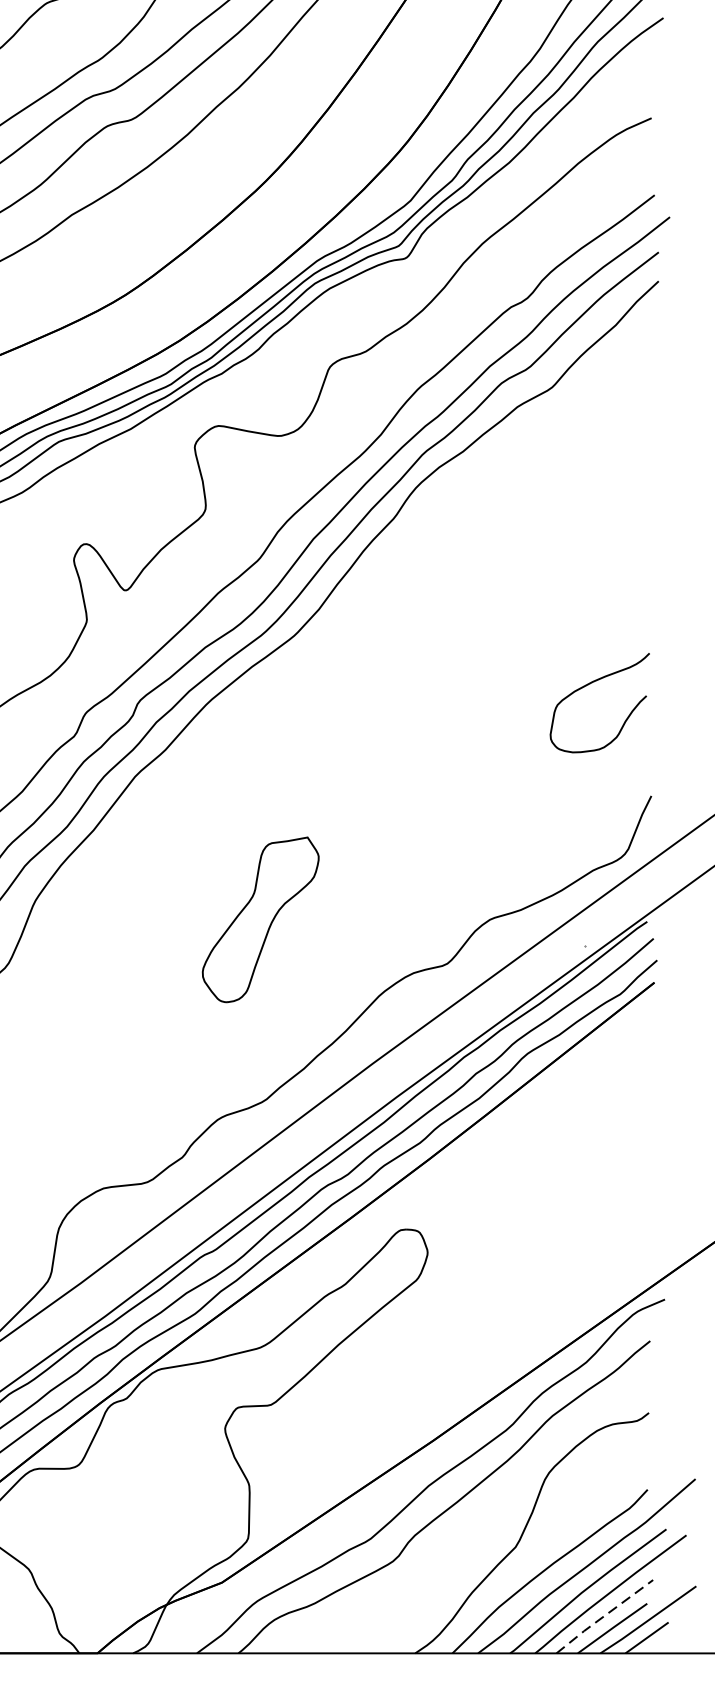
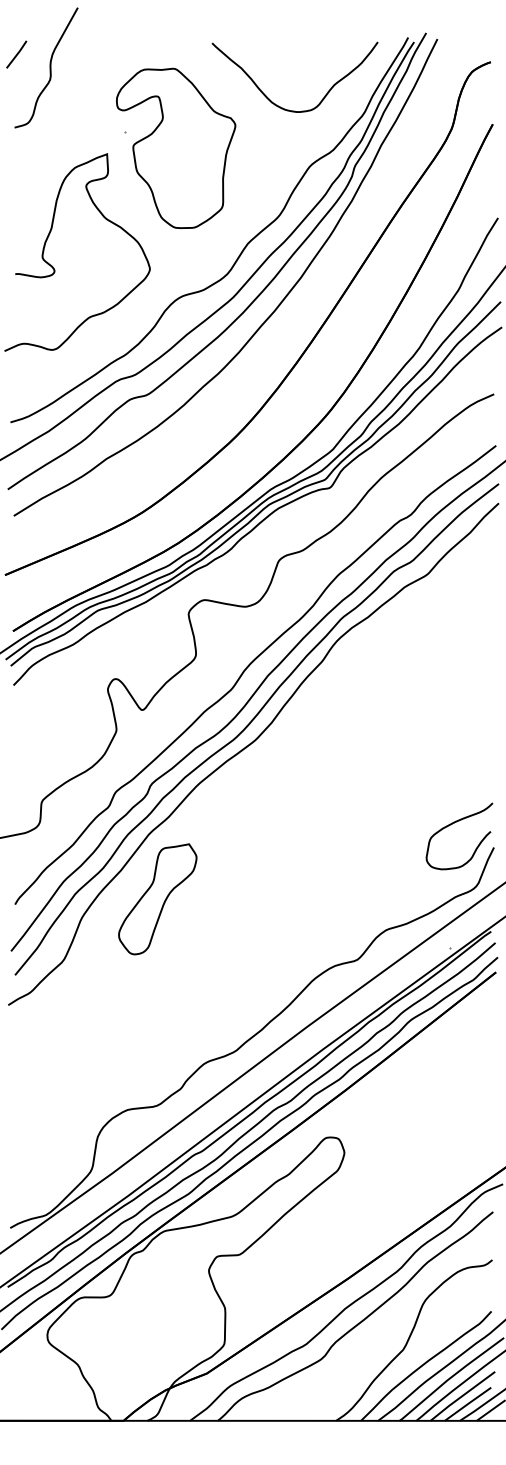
curve: (589, 685) -> (452, 824), moved
part: (260, 920) -> (157, 899), moved
line: (604, 1615) -> (462, 1395), dashed -> solid

